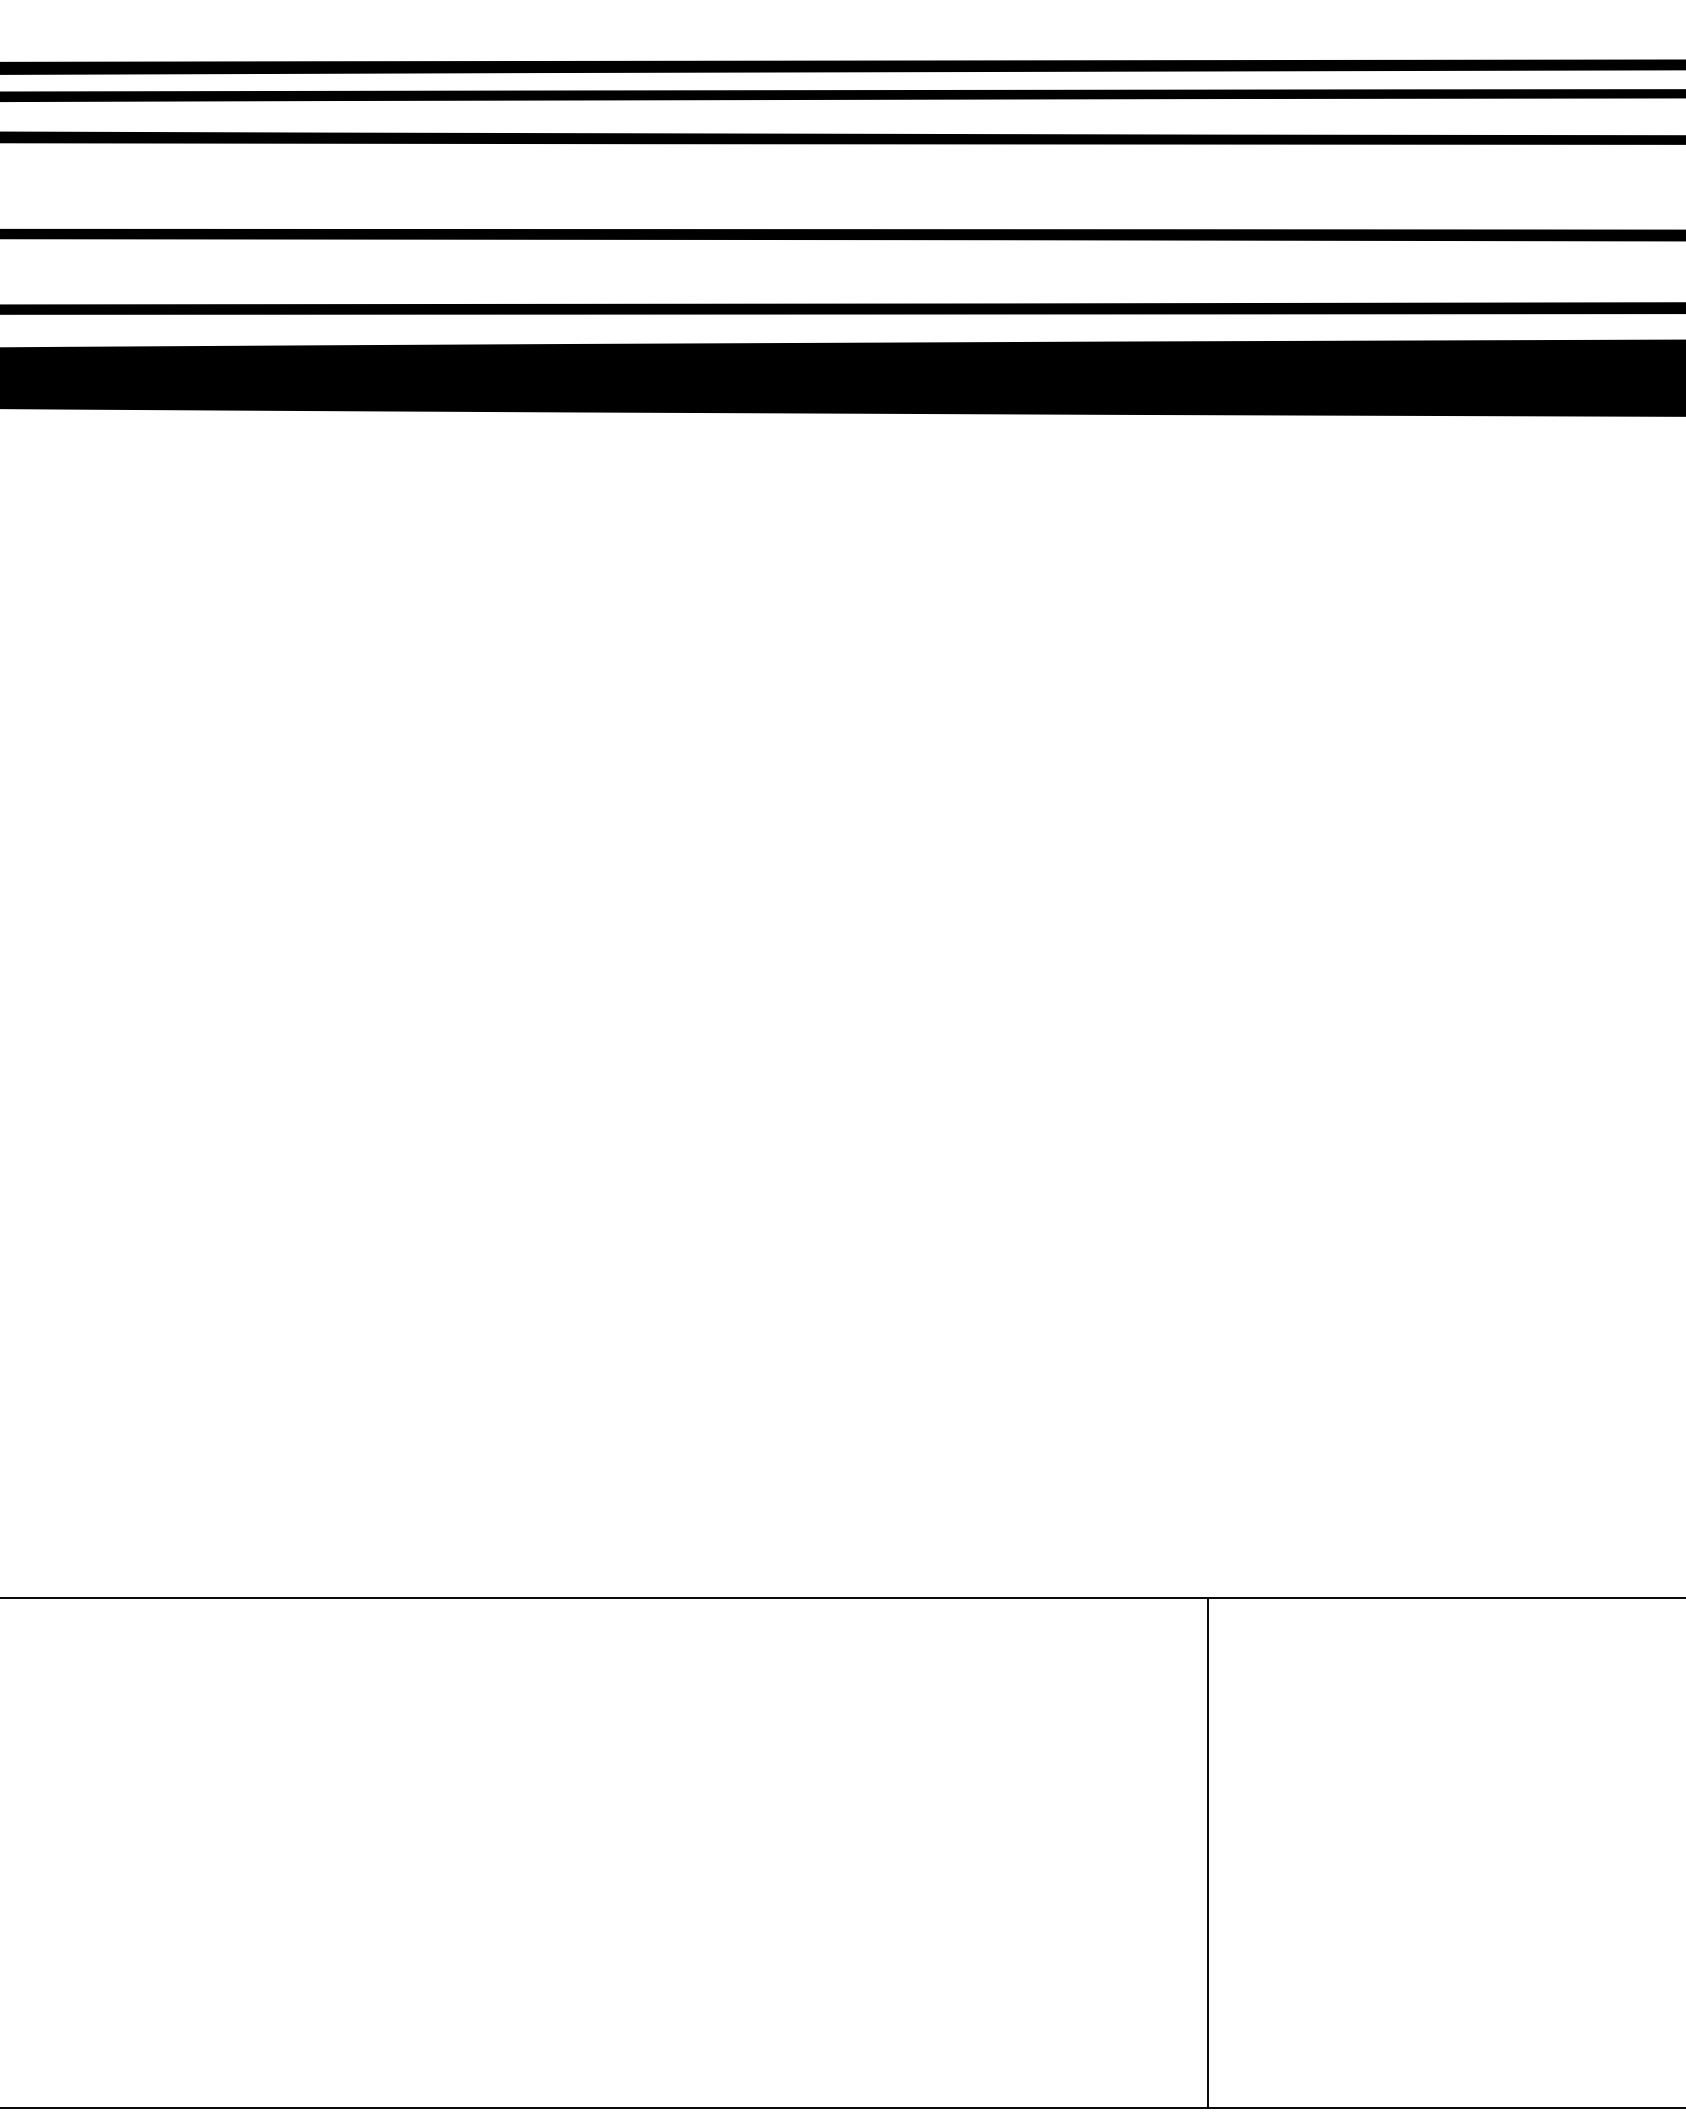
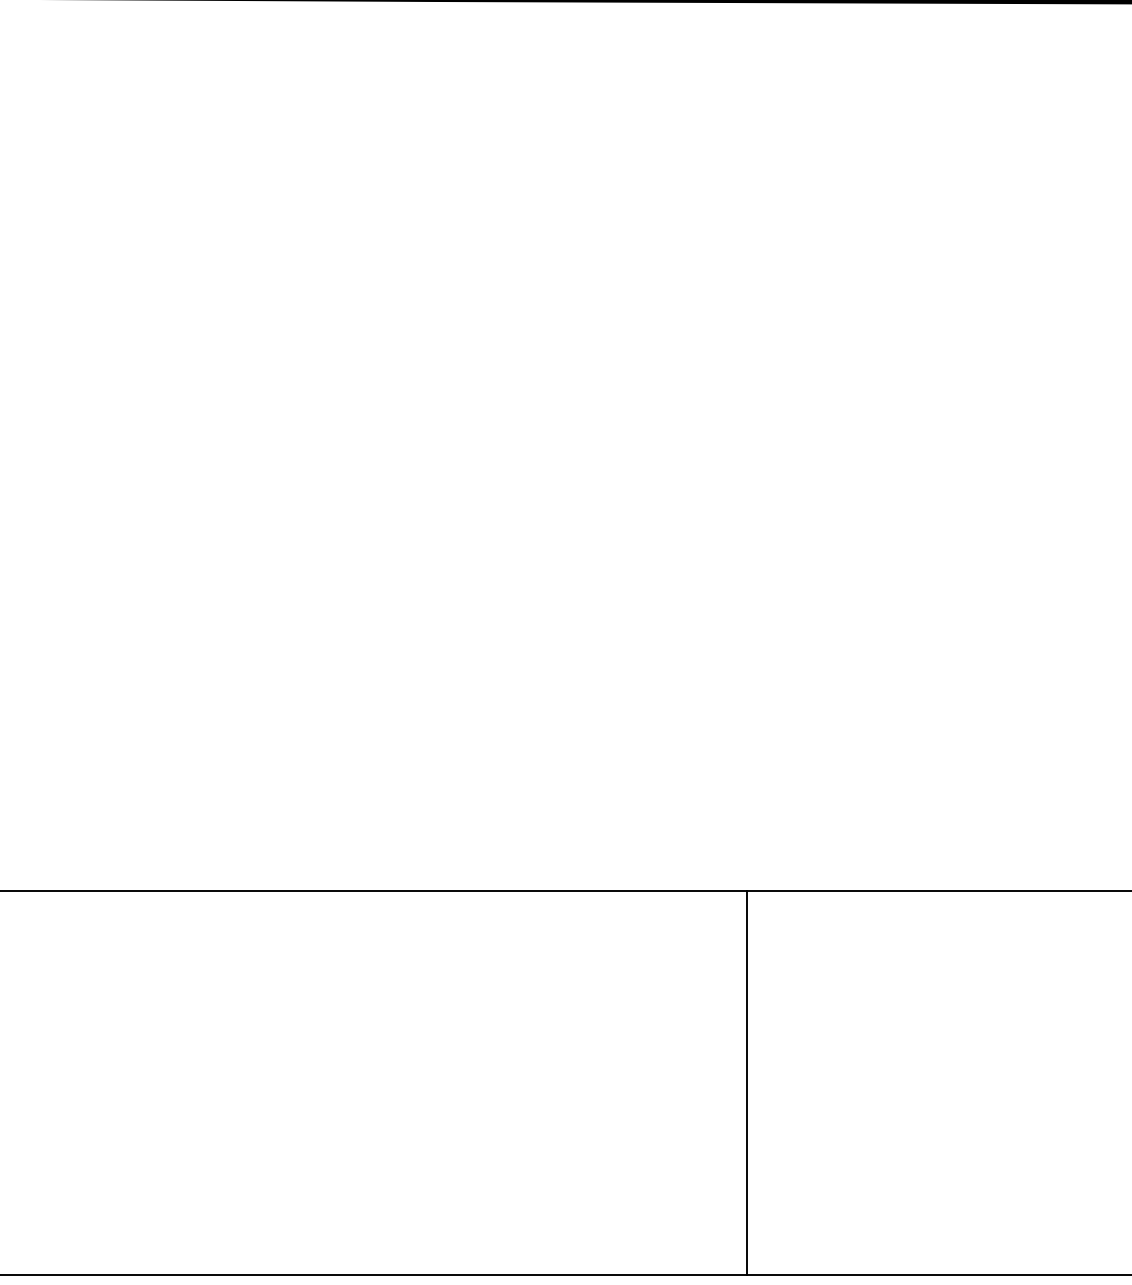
line: (1208, 1852) -> (747, 1082), moved

